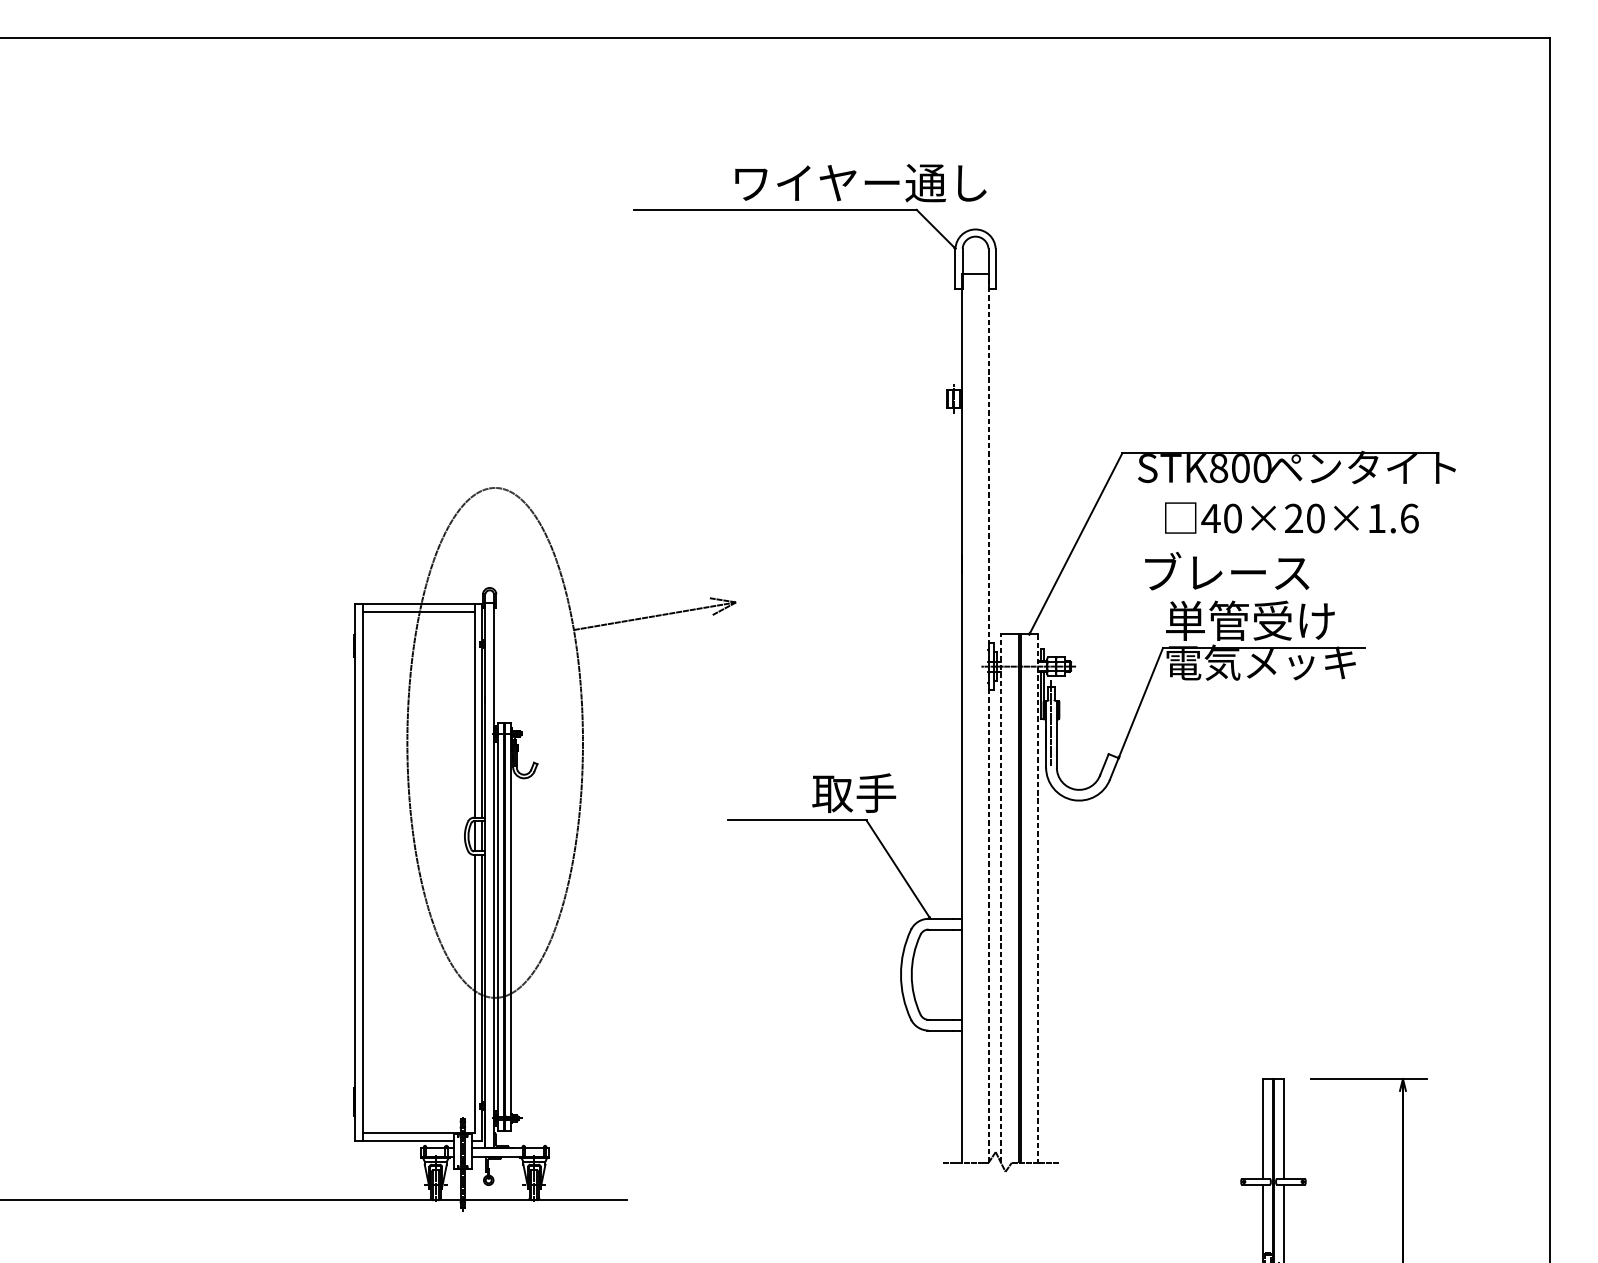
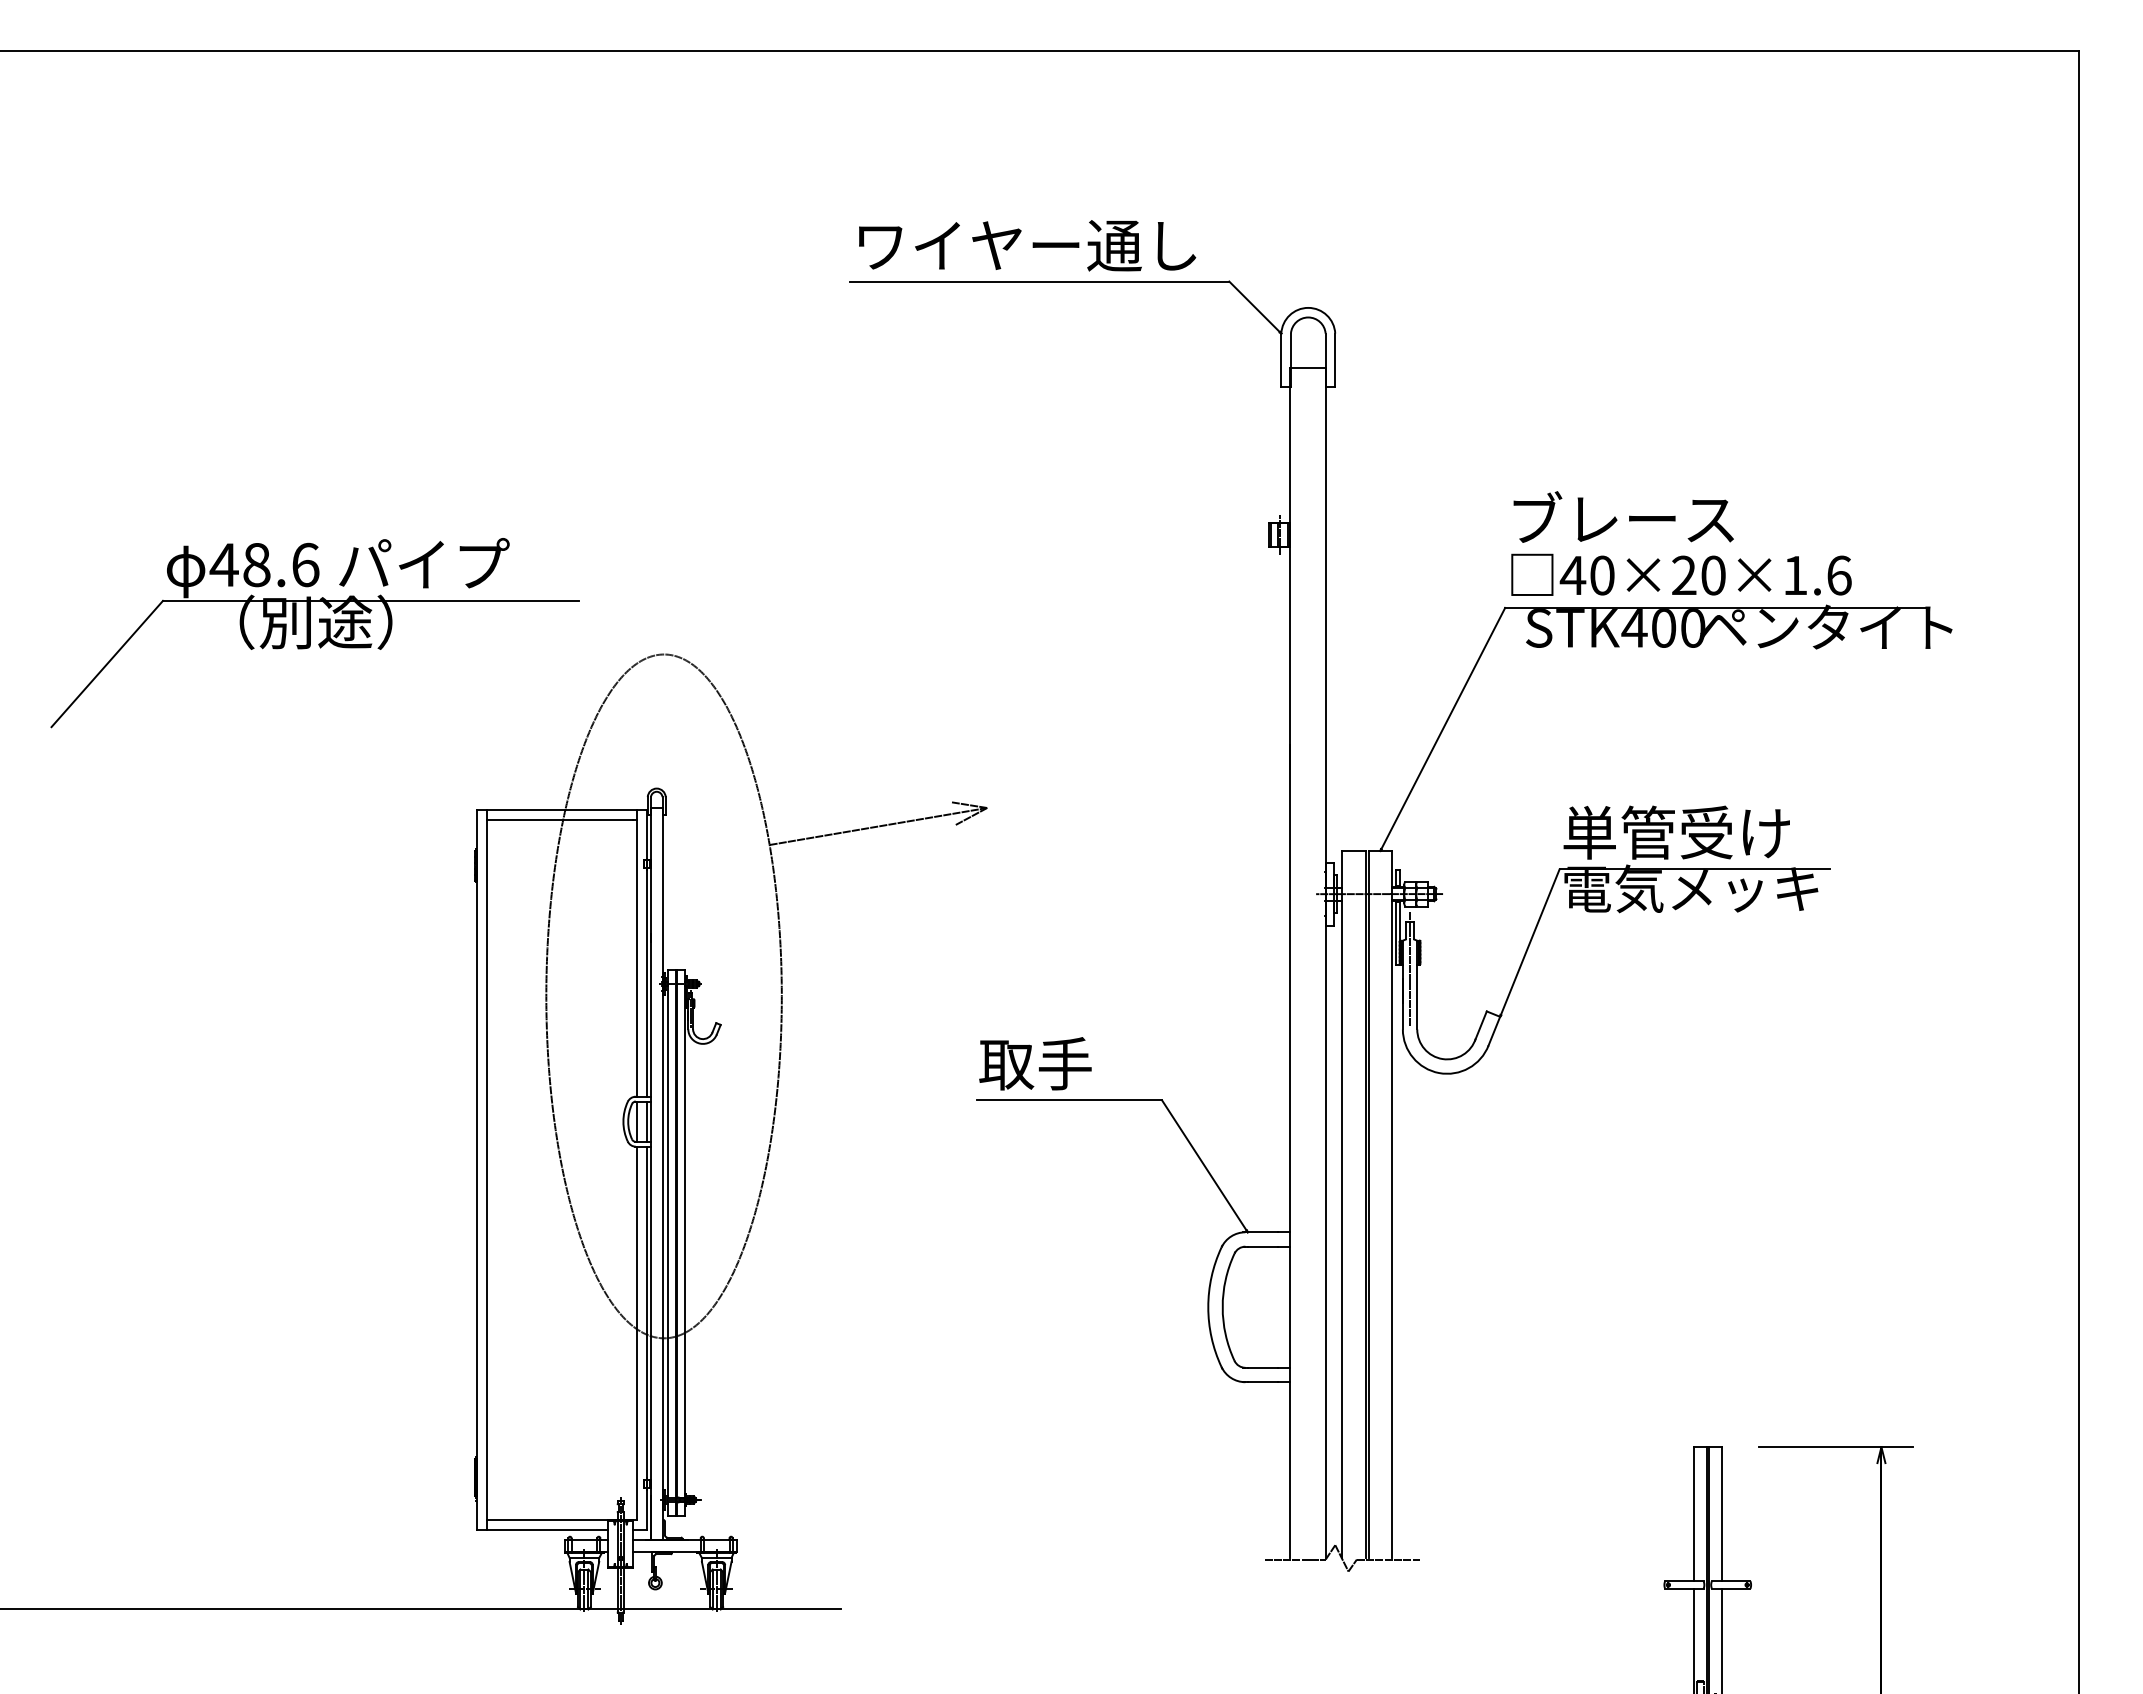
text: (860, 182) -> (1027, 245), moved
text: (1218, 468) -> (1634, 628), STK800 -> STK400
part: (234, 472) -> (314, 633), added
text: (1291, 517) -> (1681, 574), moved
text: (1227, 570) -> (1623, 516), moved
line: (988, 717) -> (1325, 962), dashed -> solid
text: (854, 792) -> (1035, 1063), moved
line: (1000, 898) -> (1341, 1204), dashed -> solid
line: (1037, 898) -> (1391, 1204), dashed -> solid

